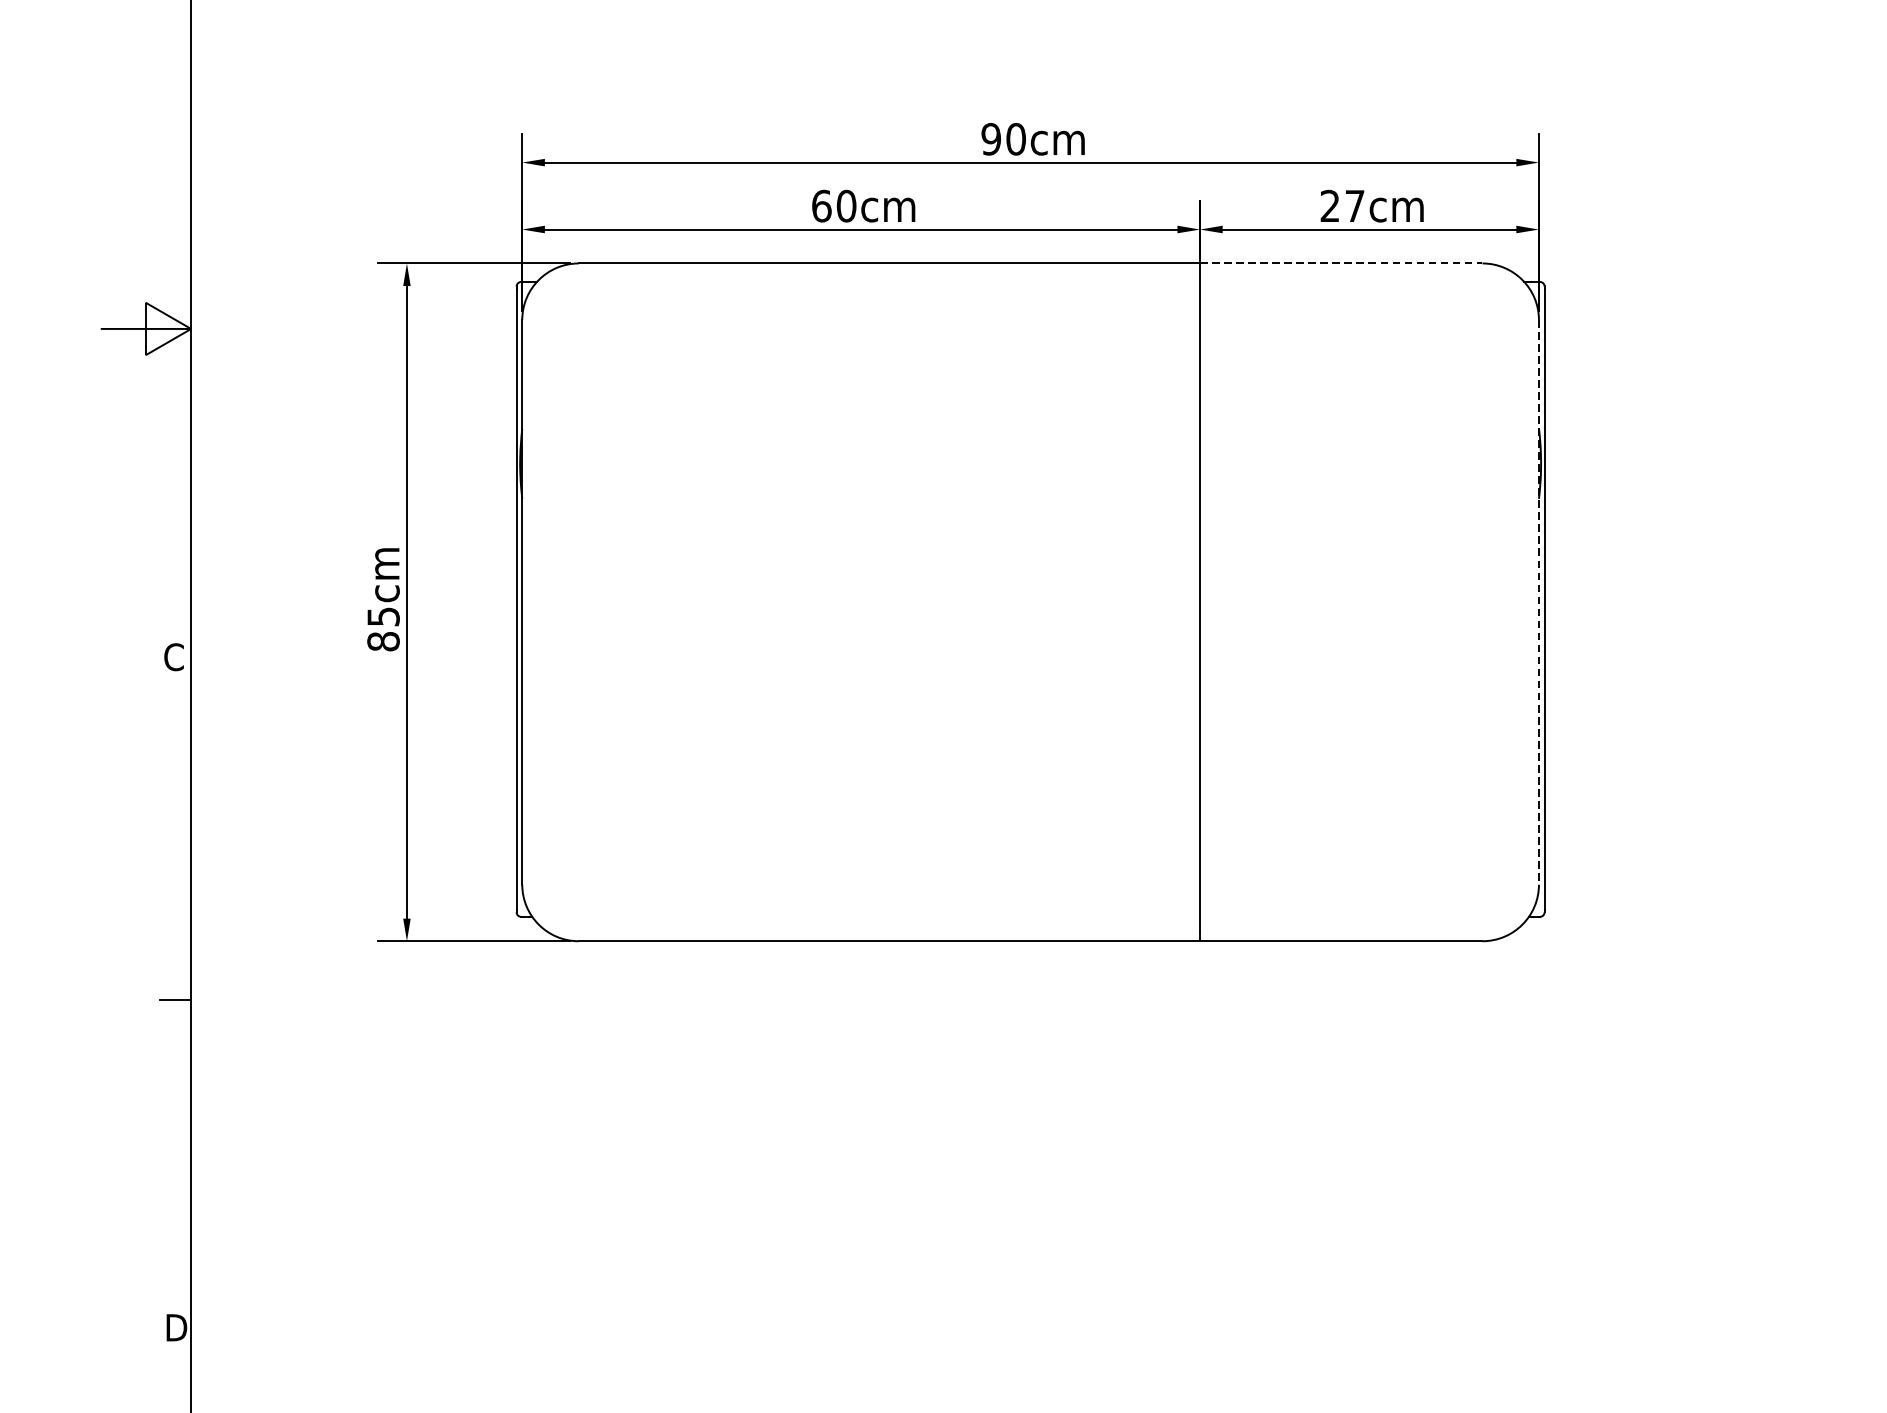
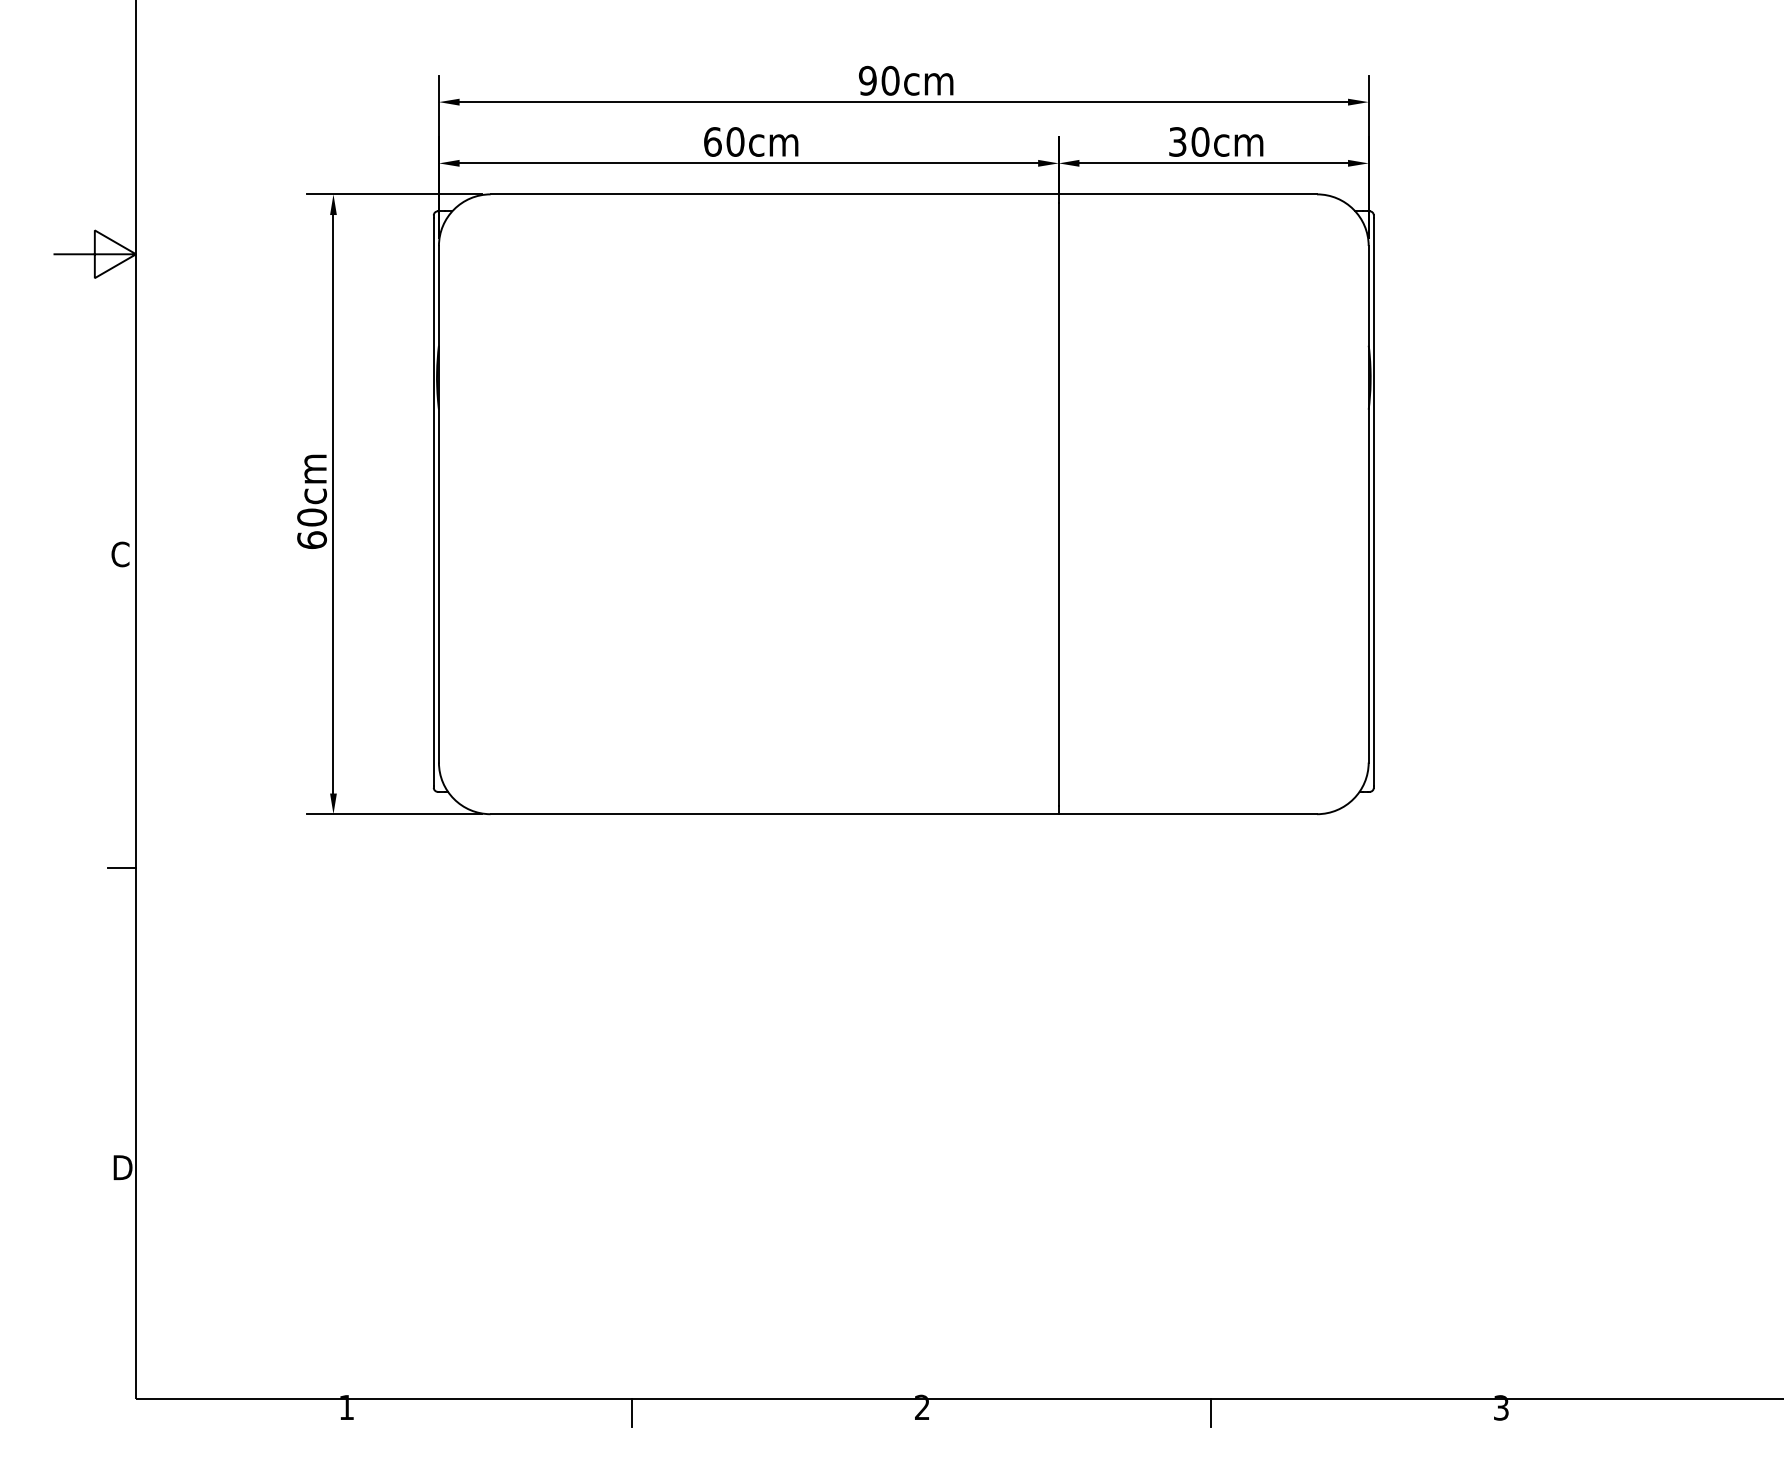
text: (1343, 205) -> (1189, 141), 27cm -> 30cm
line: (1341, 263) -> (1188, 194), dashed -> solid
line: (1538, 602) -> (1368, 504), dashed -> solid
text: (384, 628) -> (312, 528), 85cm -> 60cm

